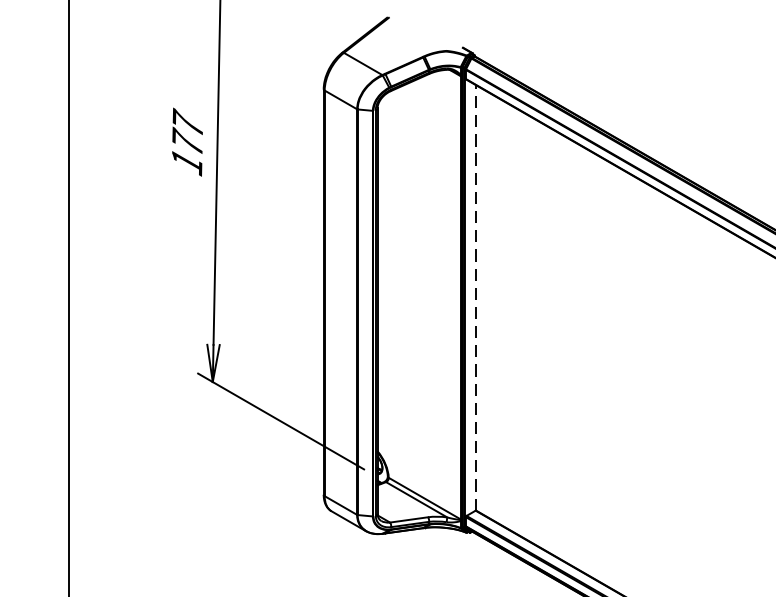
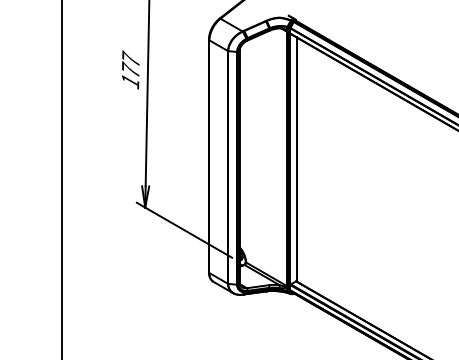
line: (476, 296) -> (296, 158), dashed -> solid

